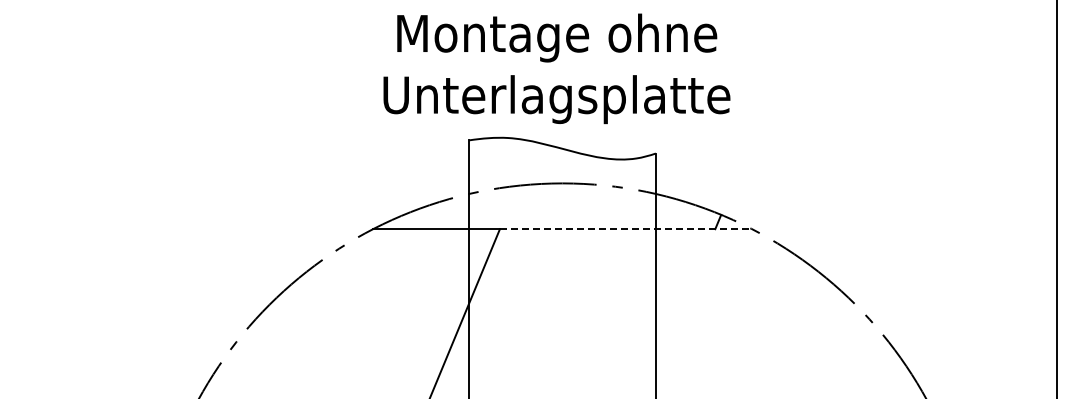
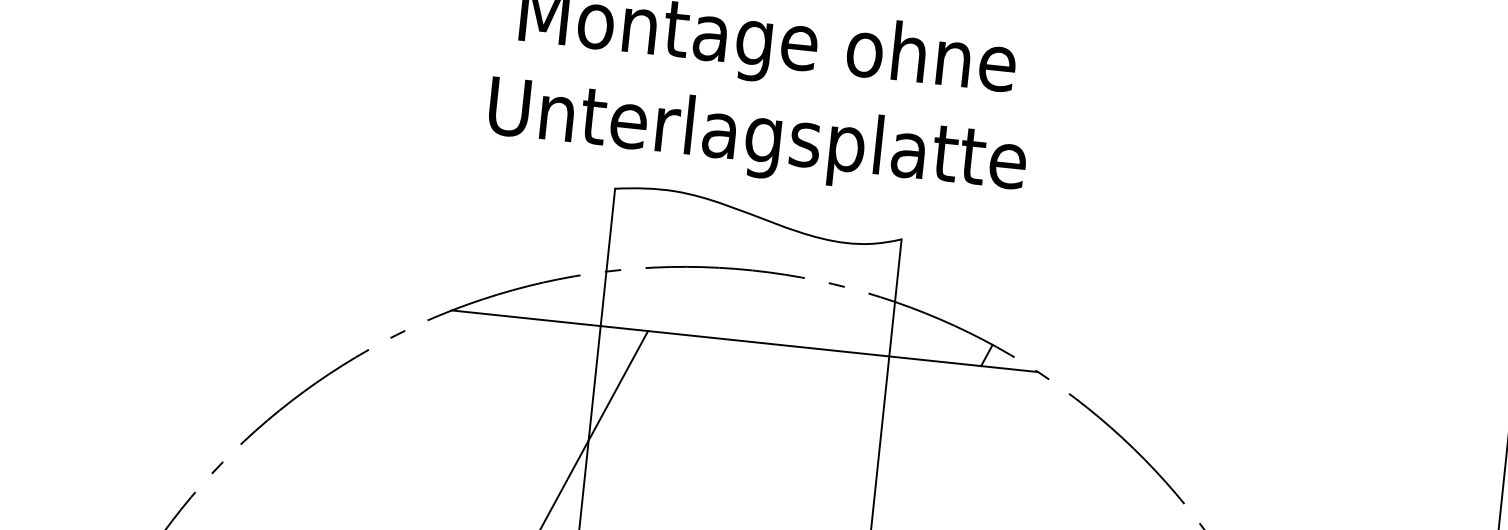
line: (626, 229) -> (843, 352), dashed -> solid

